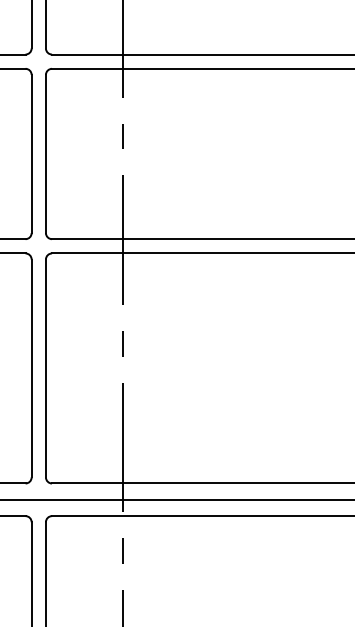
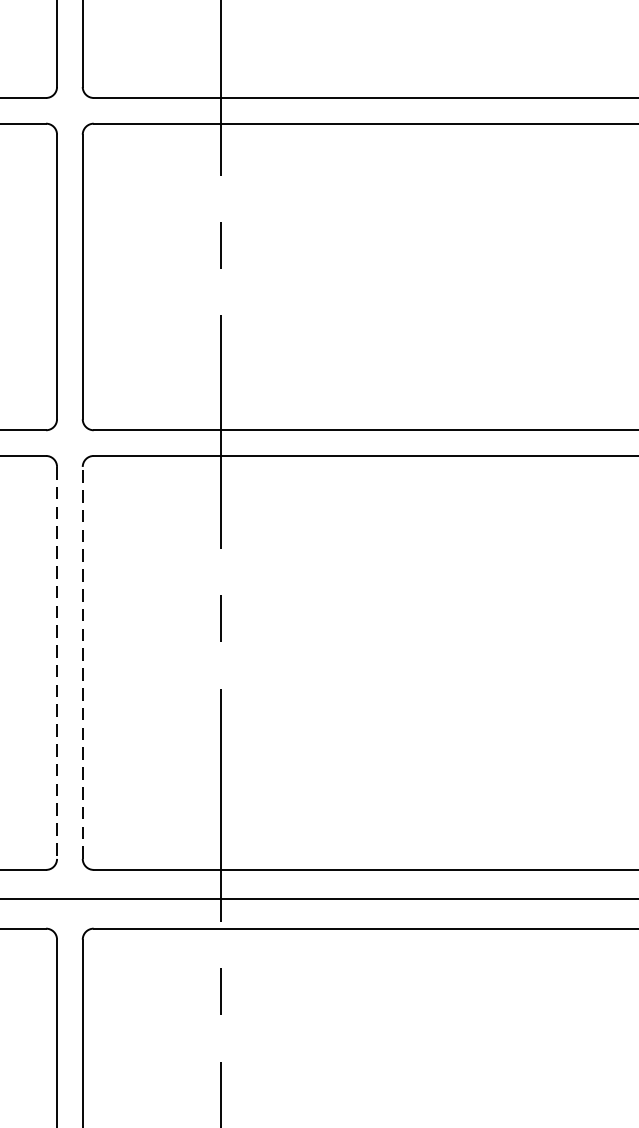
line: (31, 368) -> (56, 662), solid -> dashed
line: (45, 368) -> (81, 662), solid -> dashed

